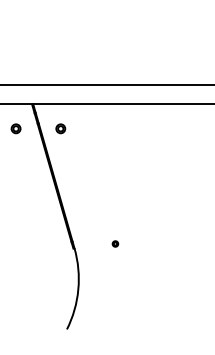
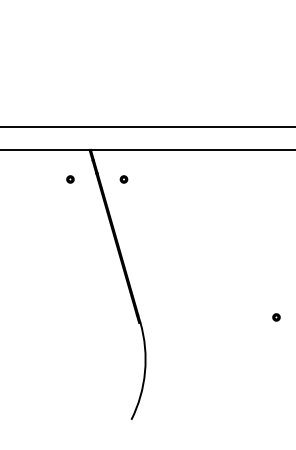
part: (16, 128) -> (70, 179), size x0.62
part: (60, 128) -> (123, 179), size x0.62
part: (115, 244) -> (276, 317), moved

